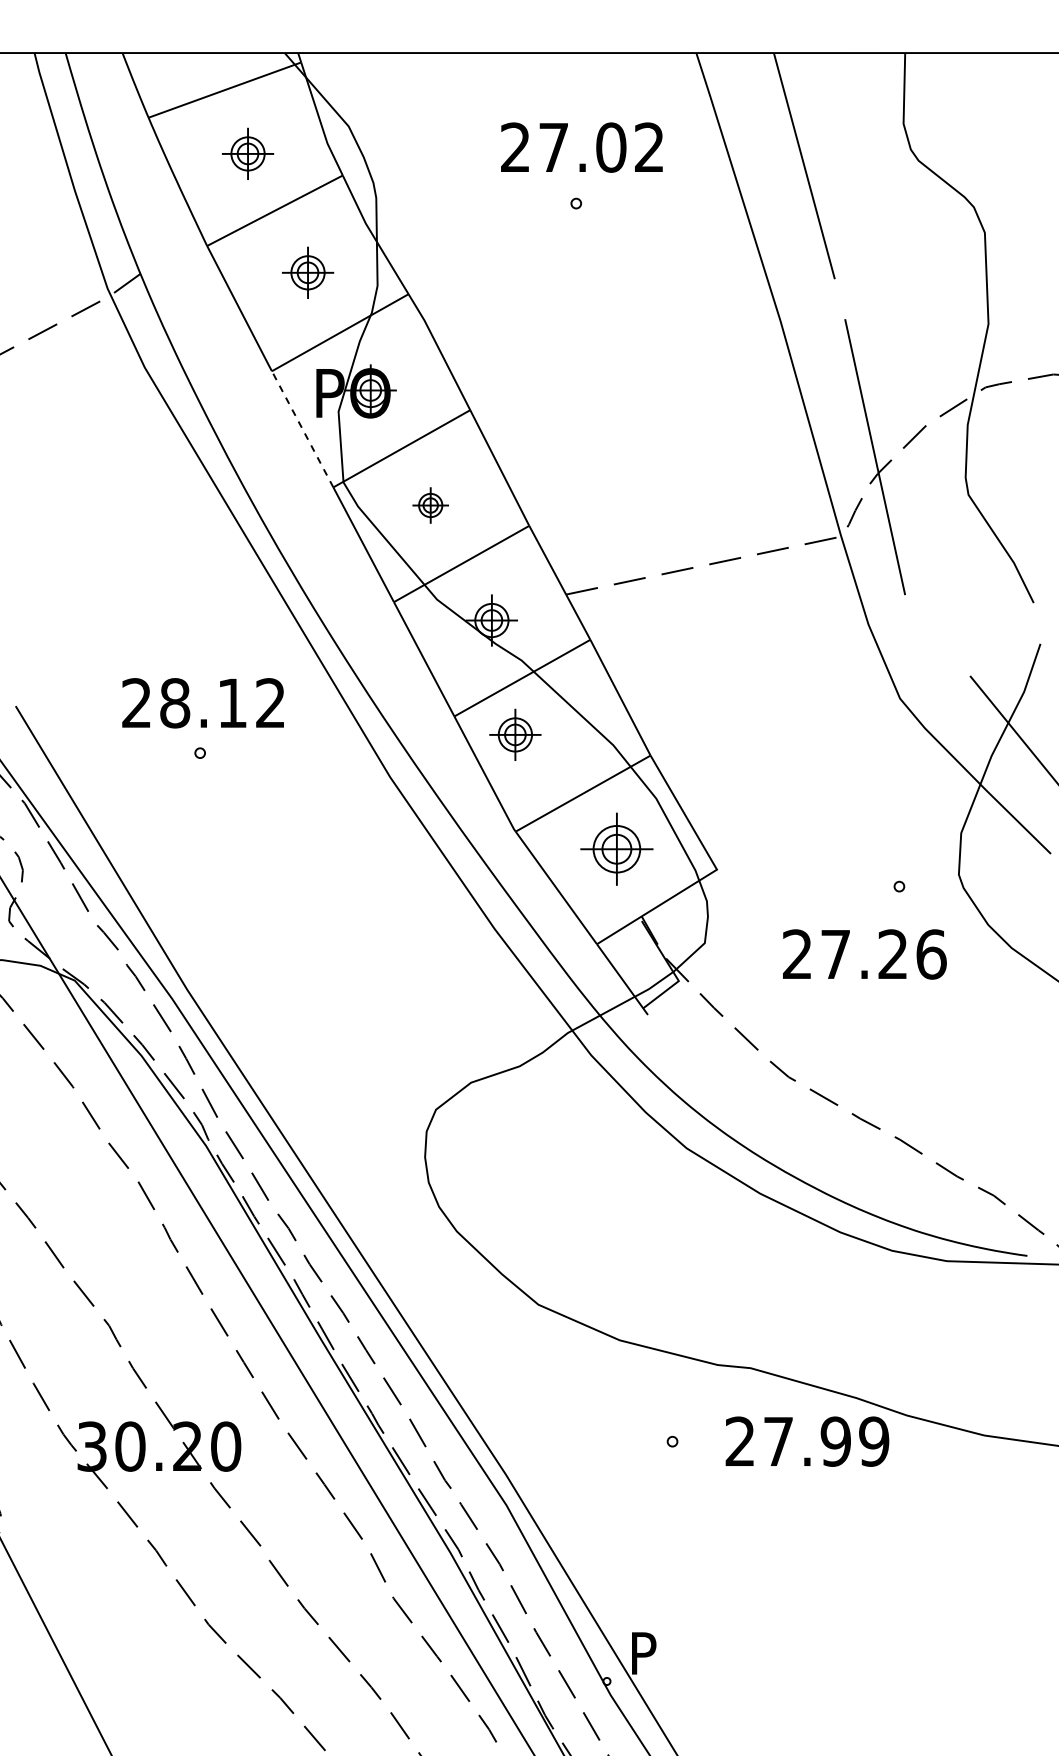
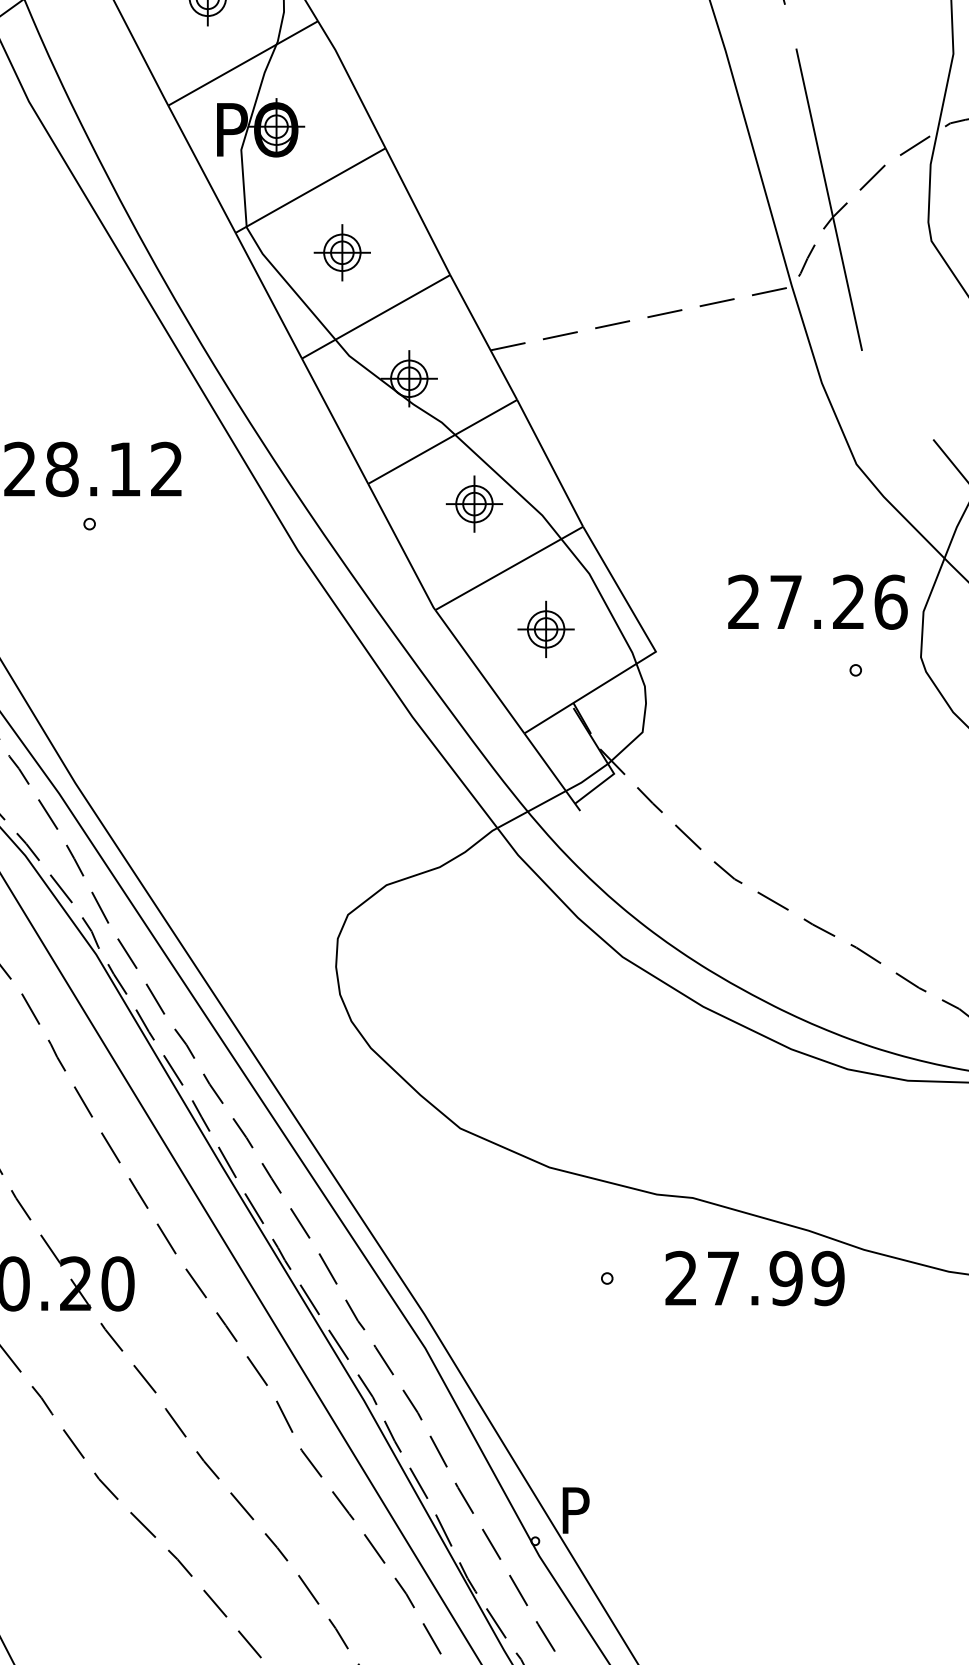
line: (302, 429) -> (201, 169), dashed -> solid
part: (430, 505) -> (342, 252), size x1.43
part: (515, 734) -> (474, 503), moved
part: (616, 849) -> (545, 629), size x0.71
text: (864, 954) -> (817, 602), moved

